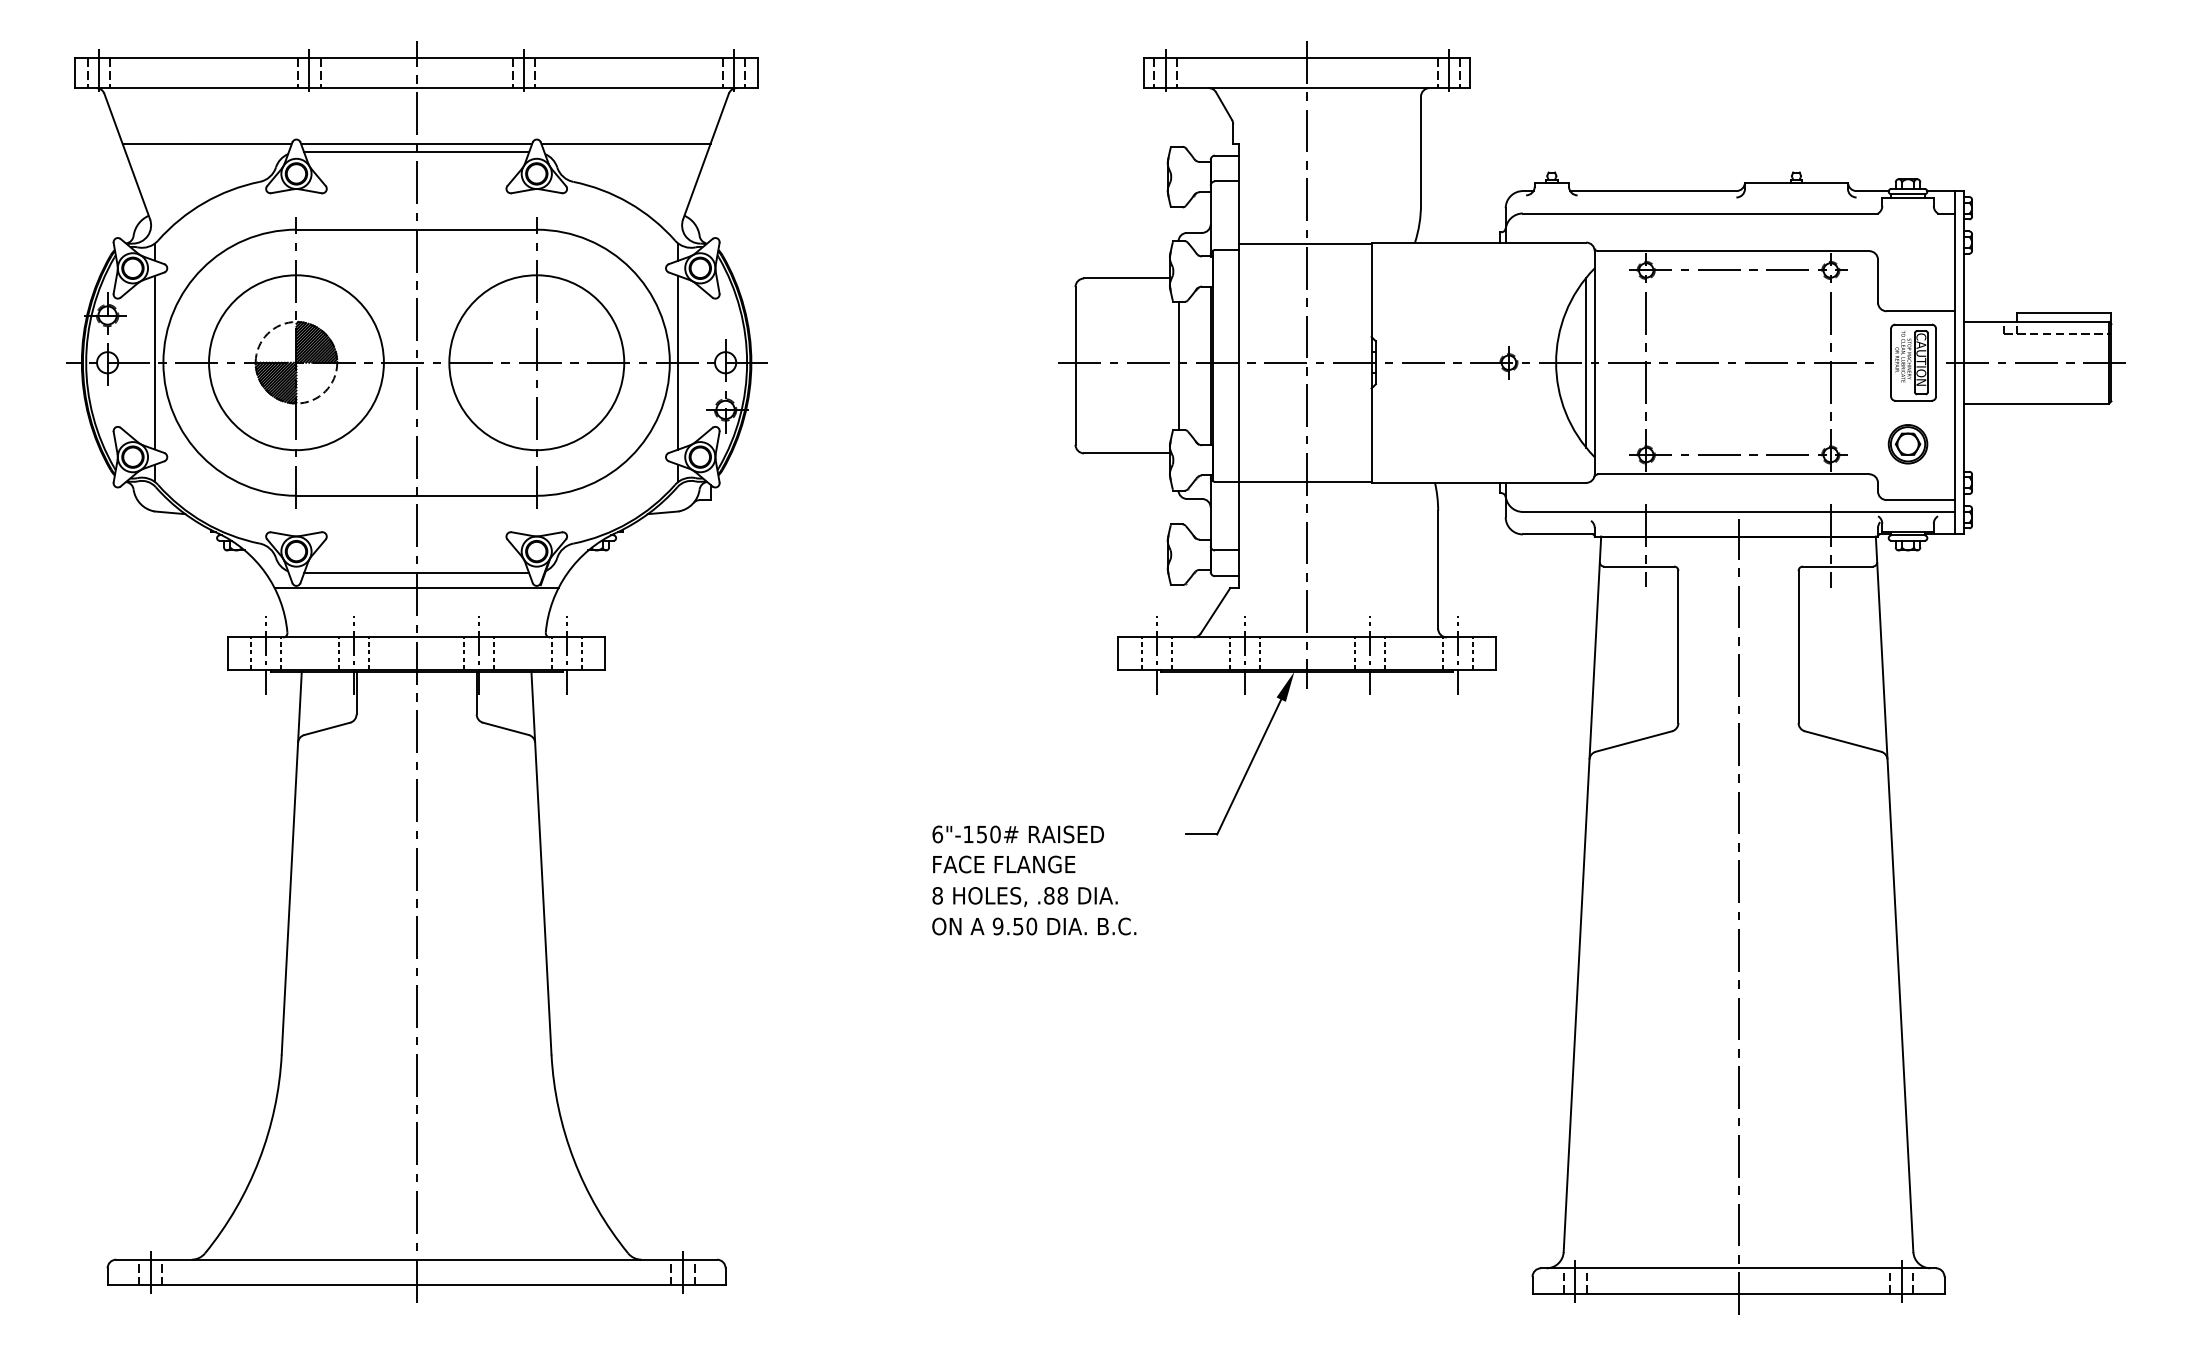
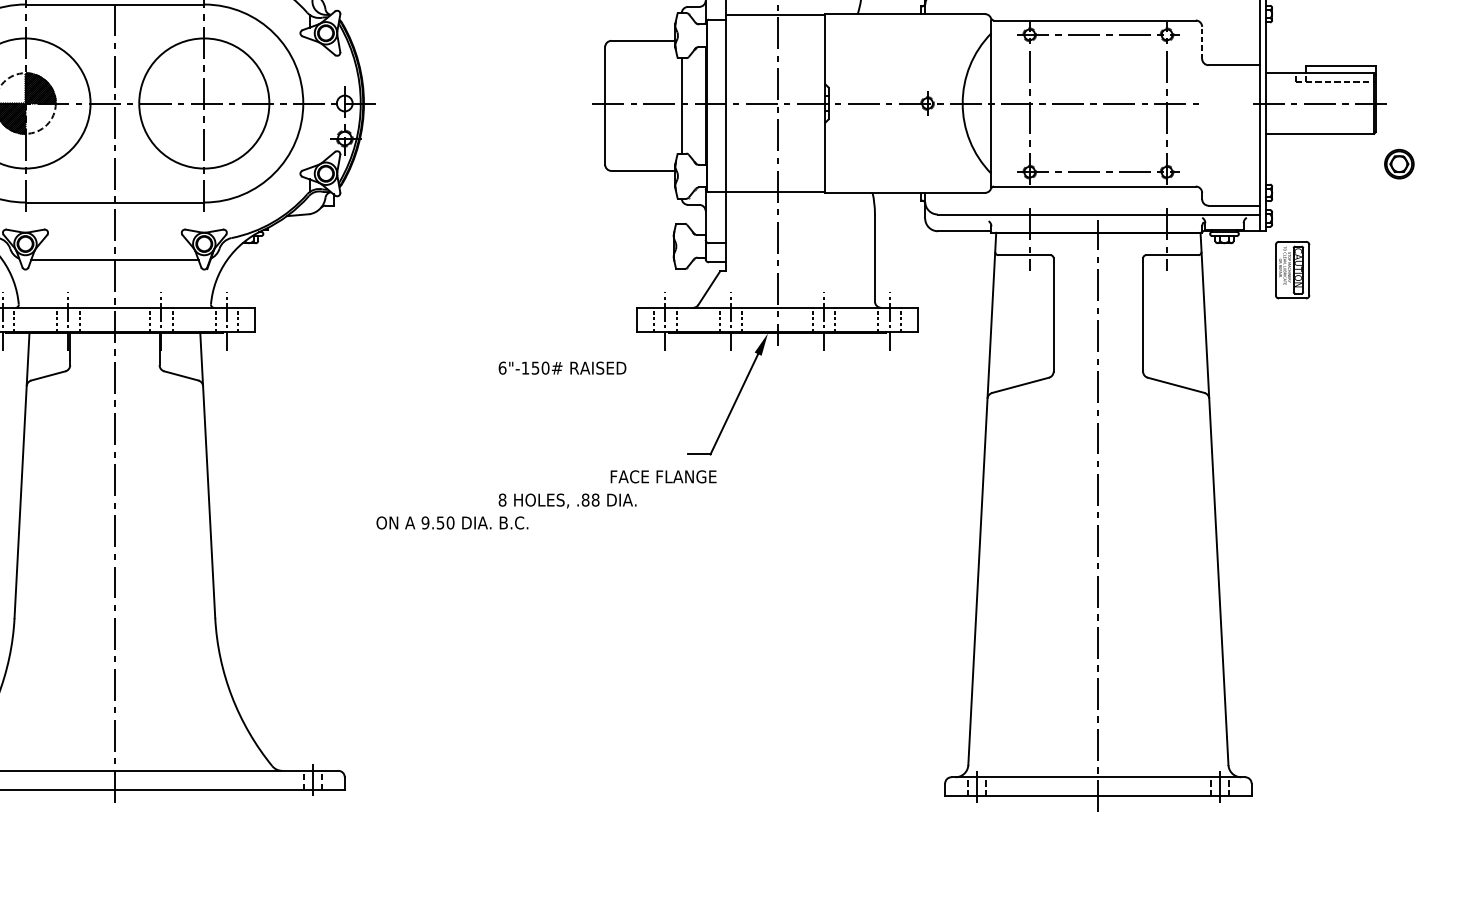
line: (1878, 280) -> (1202, 42), solid -> dashed
line: (678, 362) -> (309, 103), removed
line: (1586, 362) -> (985, 103), removed
part: (1913, 362) -> (1292, 269), moved
part: (1907, 444) -> (1398, 164), moved
line: (416, 588) -> (114, 271), removed
text: (1017, 834) -> (561, 368), moved
text: (1004, 864) -> (663, 476), moved
text: (1034, 926) -> (452, 522), moved

